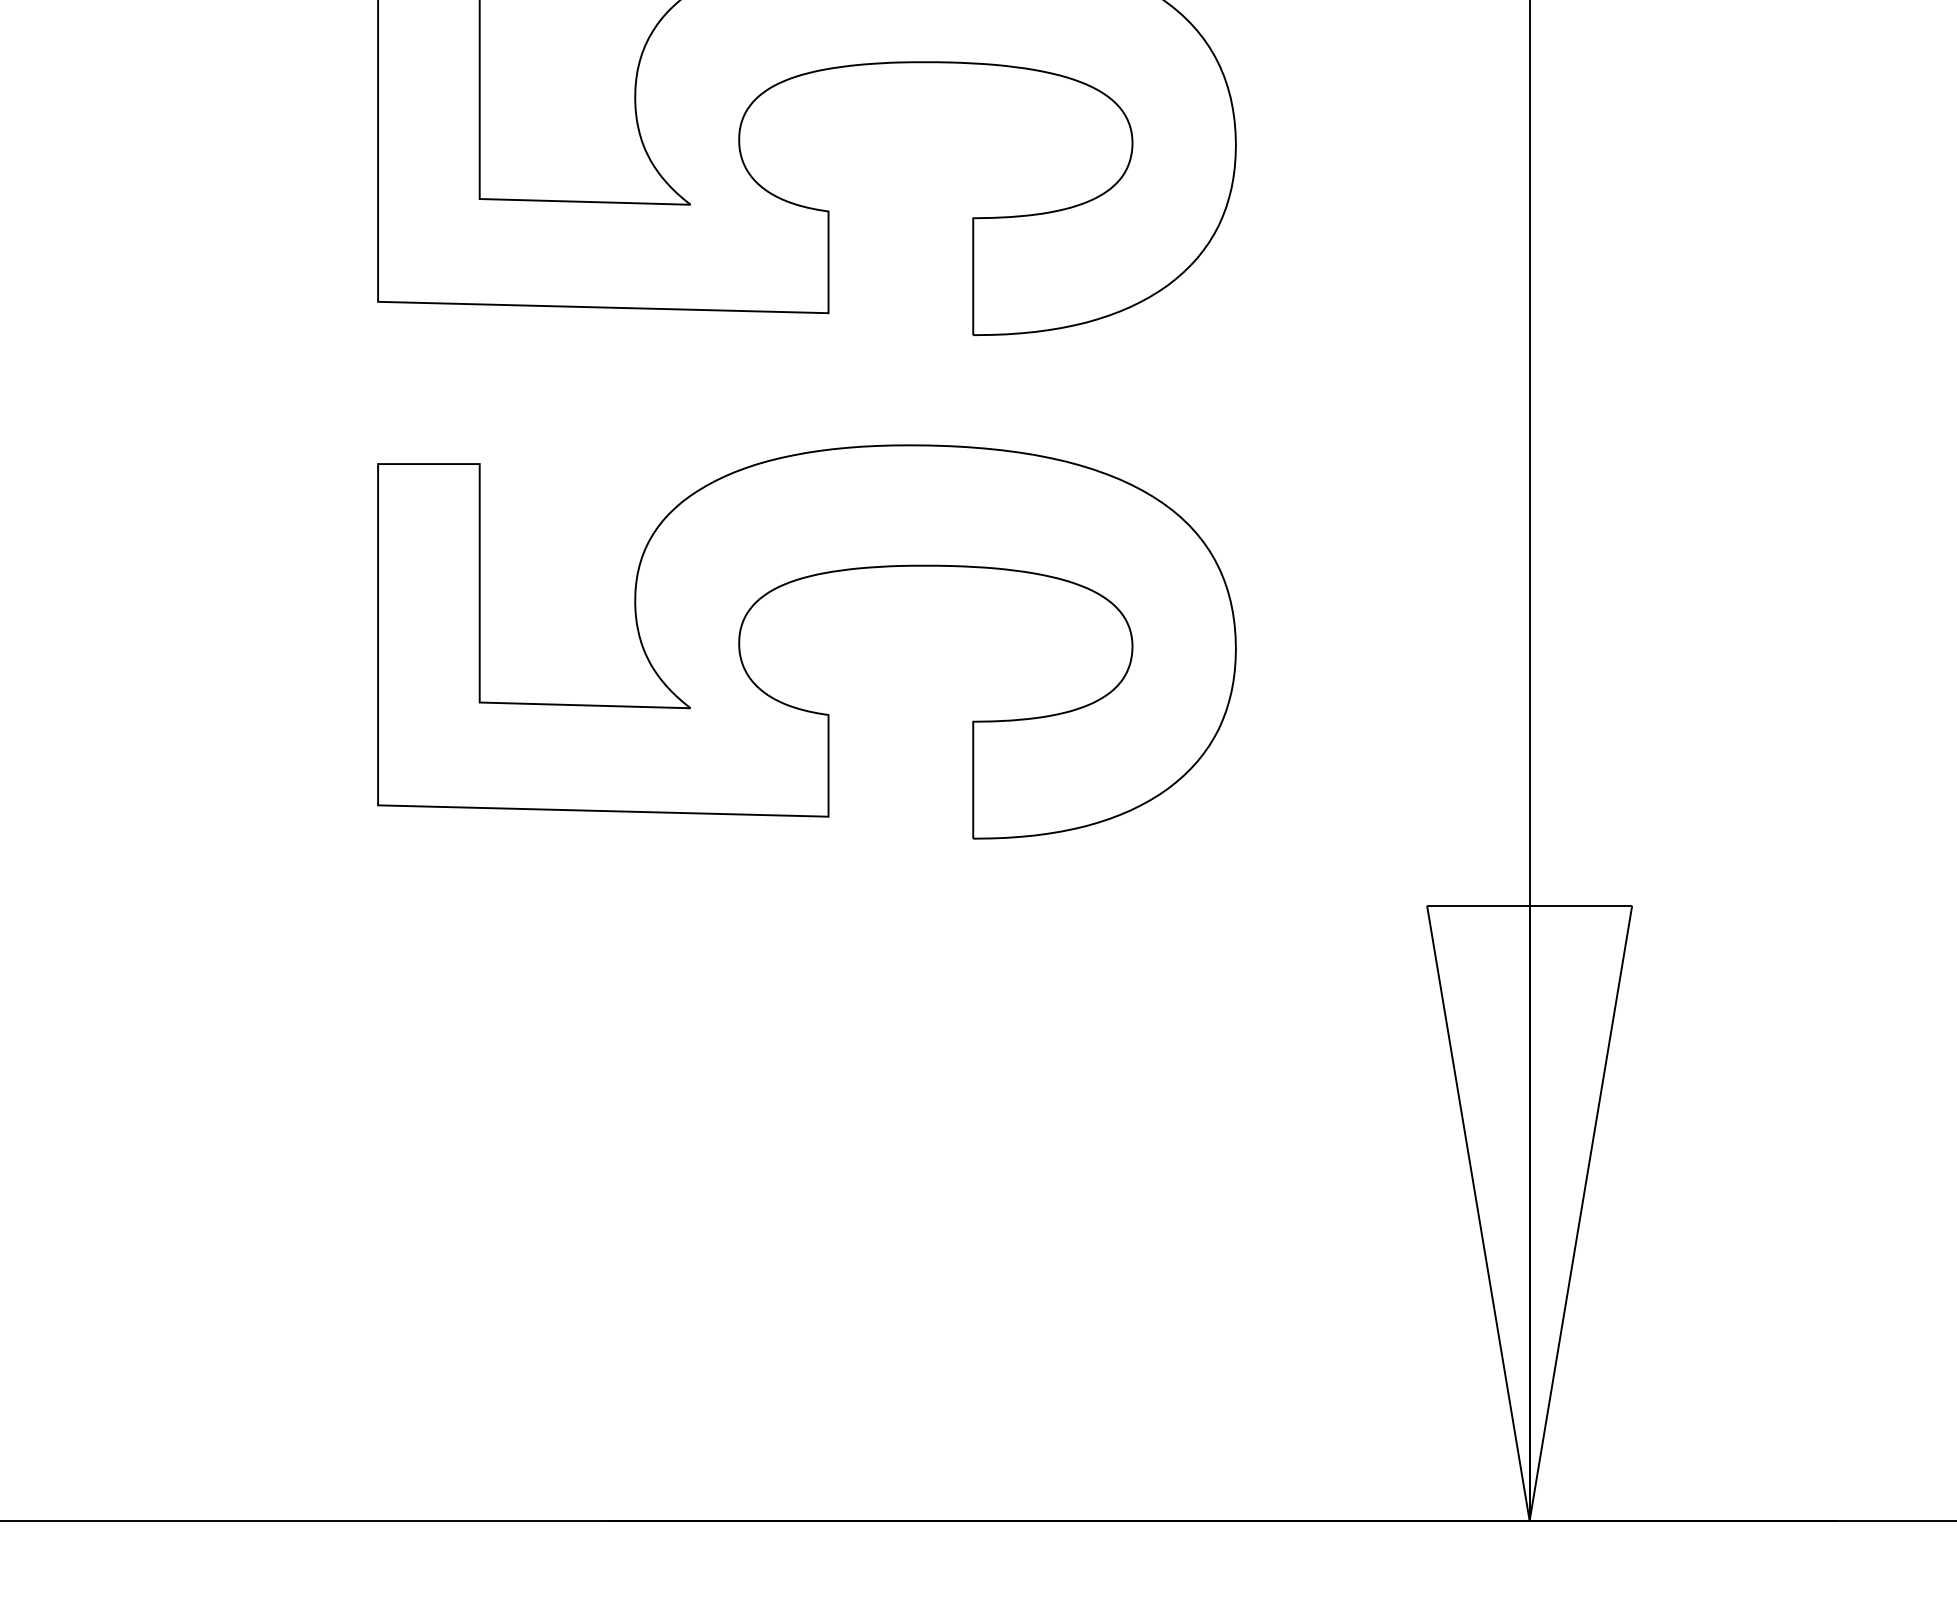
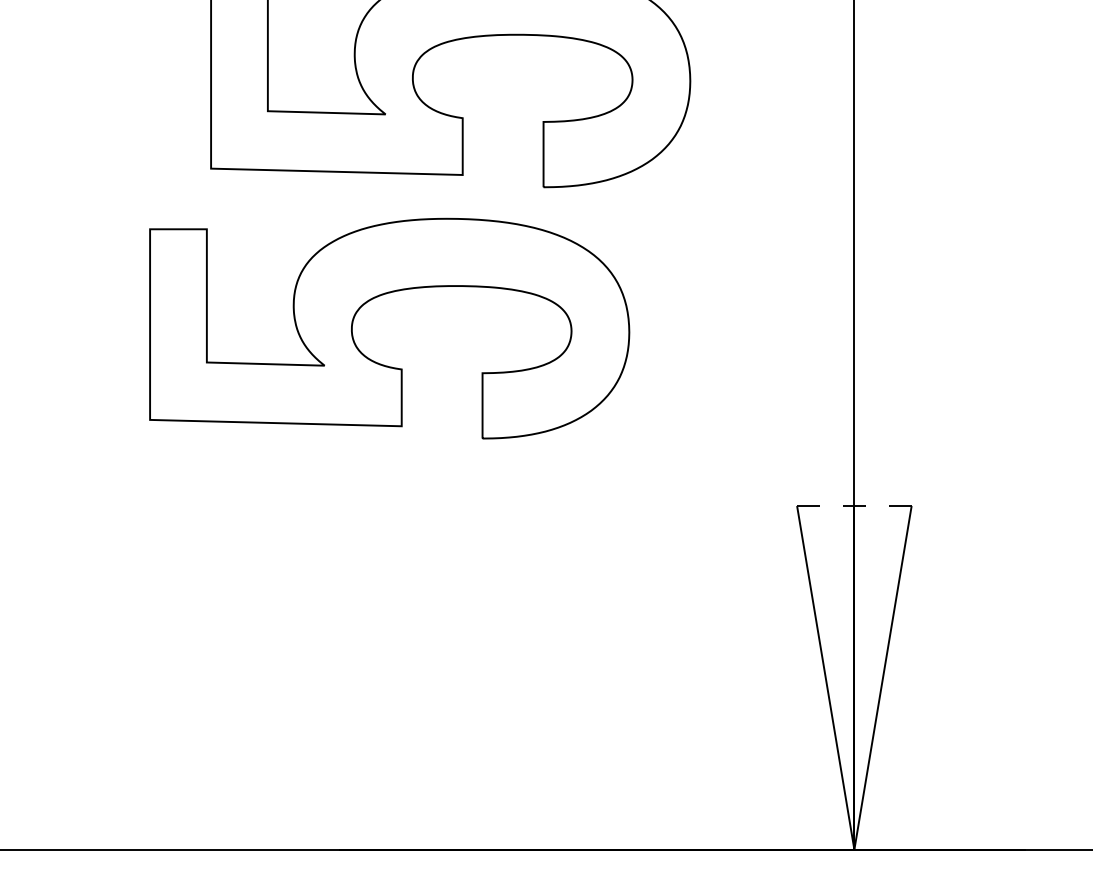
part: (781, 587) -> (375, 298), moved
line: (1528, 906) -> (853, 506), solid -> dashed

